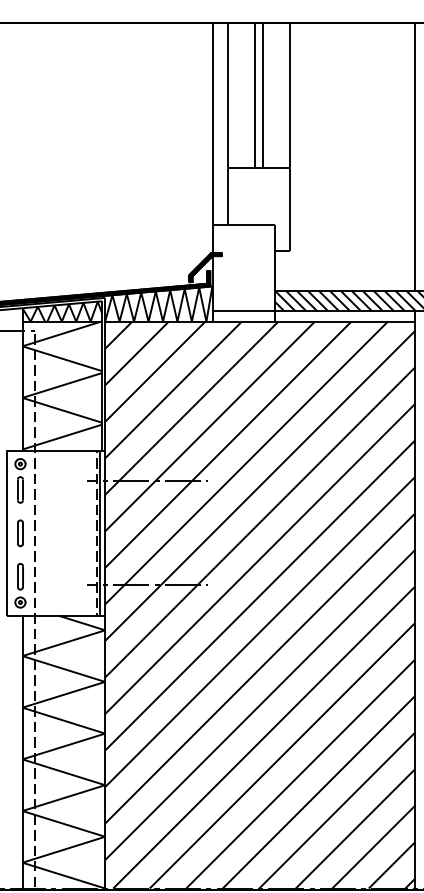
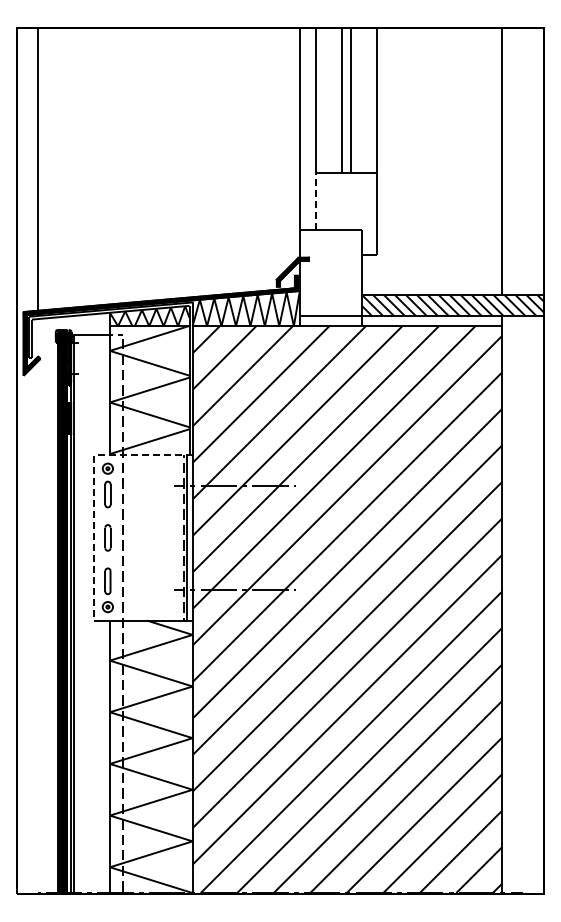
line: (228, 195) -> (315, 200), solid -> dashed
line: (7, 483) -> (94, 488), solid -> dashed

